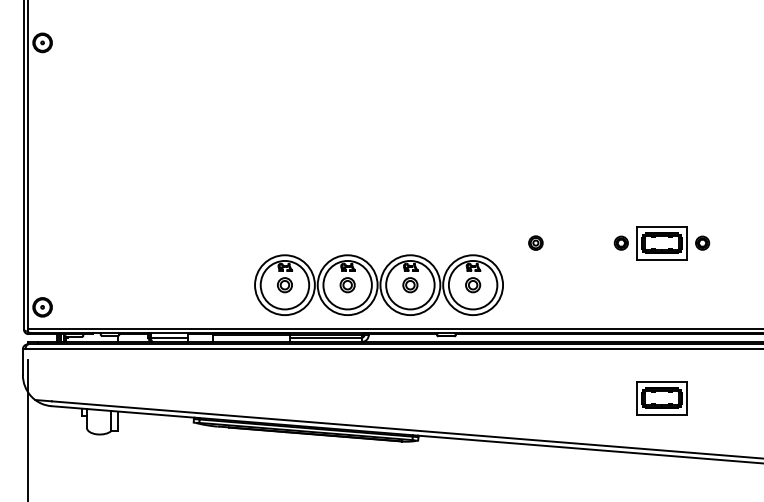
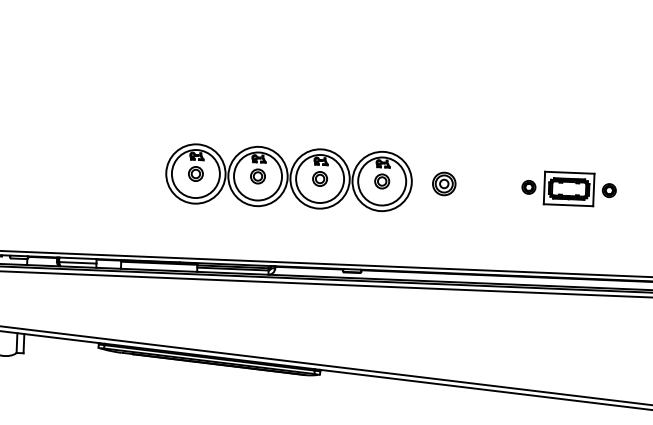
part: (535, 242) -> (443, 183), size x1.67
part: (378, 284) -> (288, 177), moved
part: (661, 398) -> (562, 342), removed

